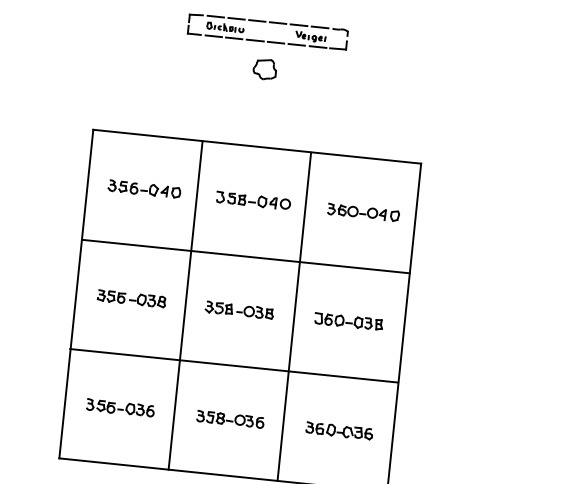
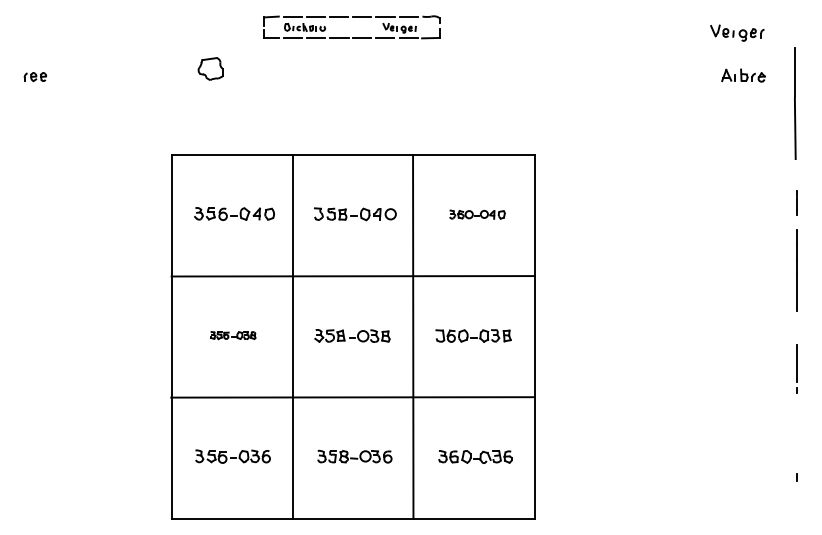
part: (264, 69) -> (210, 68), moved
part: (363, 212) -> (477, 214), size x0.7
part: (132, 298) -> (233, 335), size x0.6

